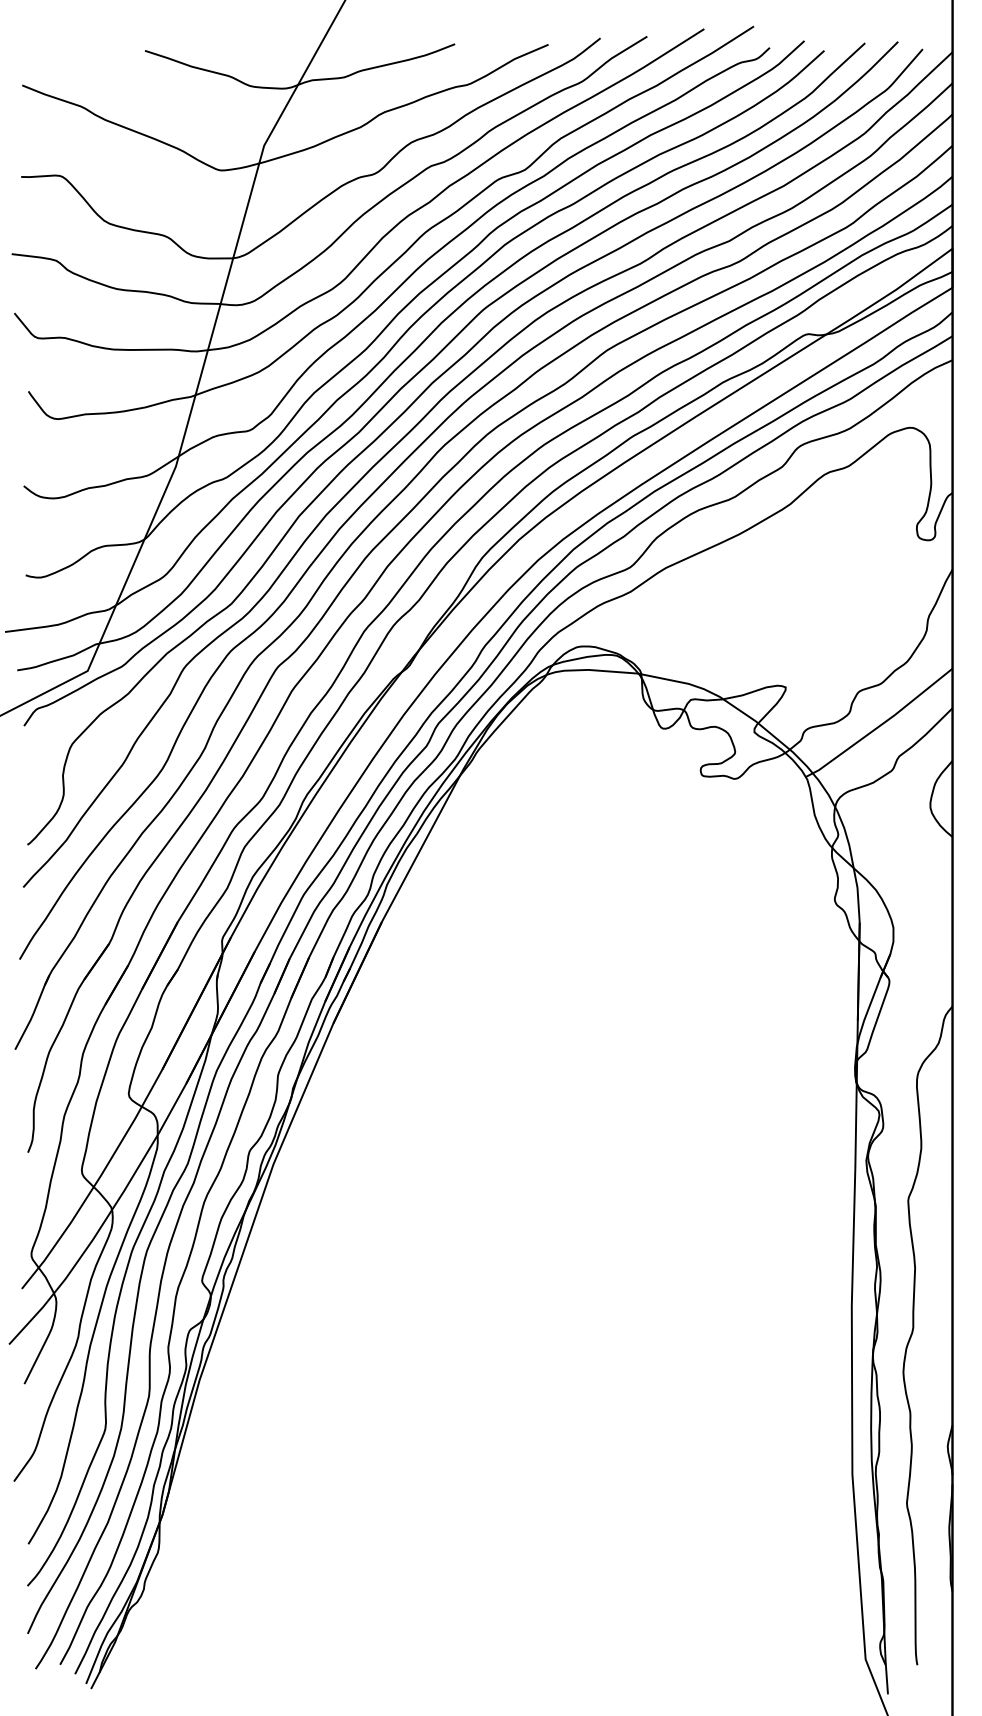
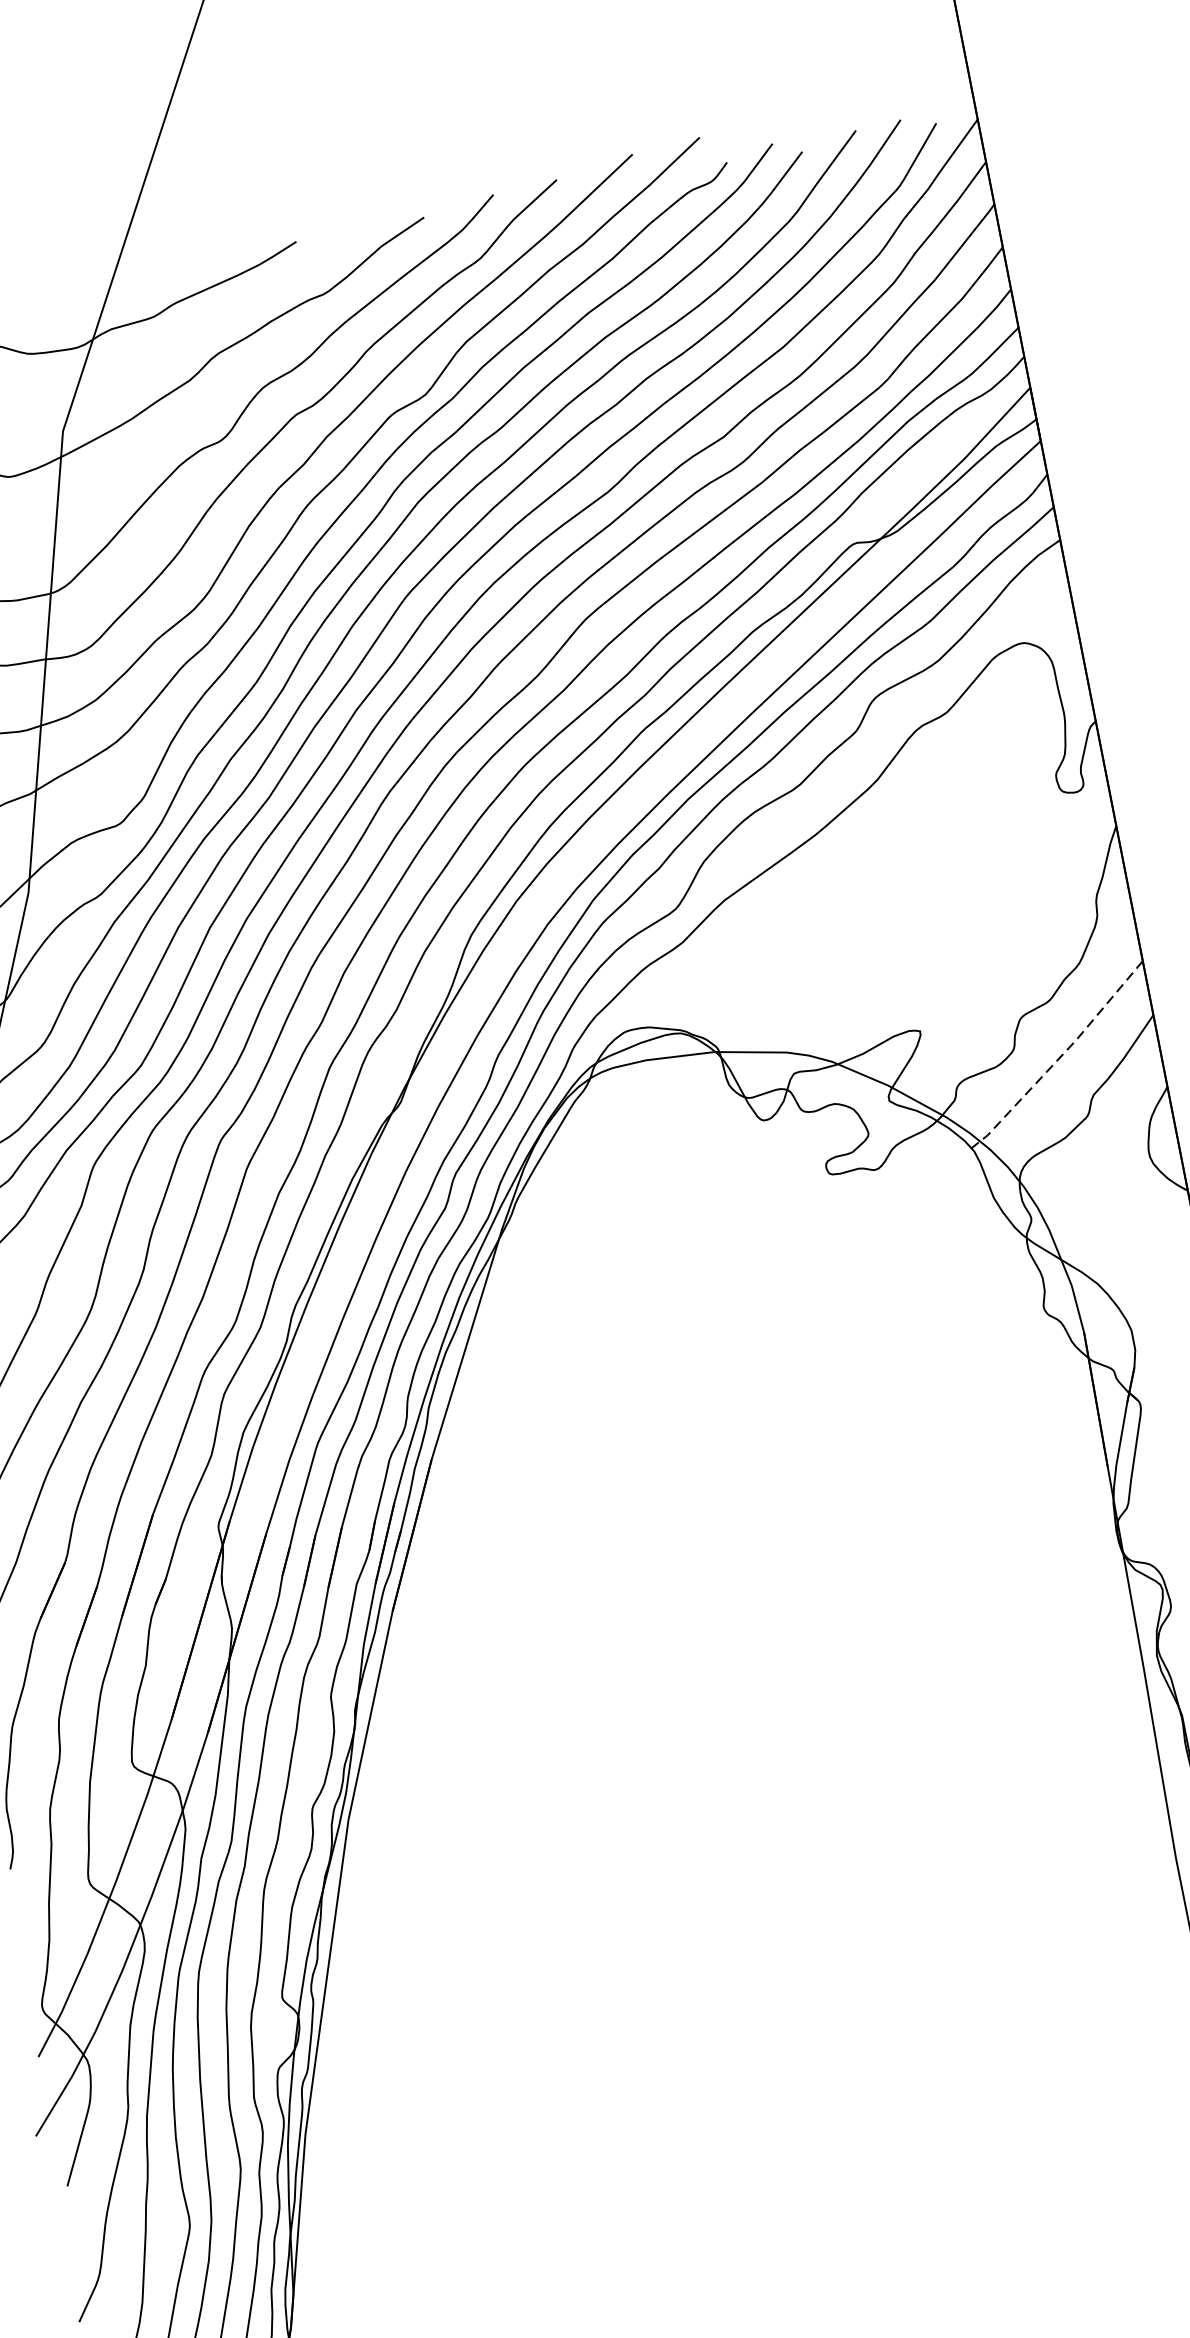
line: (880, 725) -> (1059, 1057), solid -> dashed

